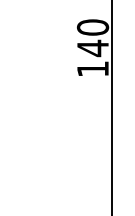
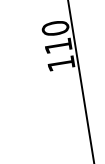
text: (92, 48) -> (58, 46), 140 -> 110

